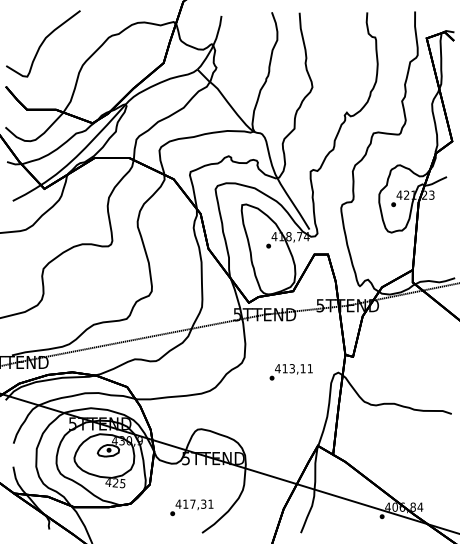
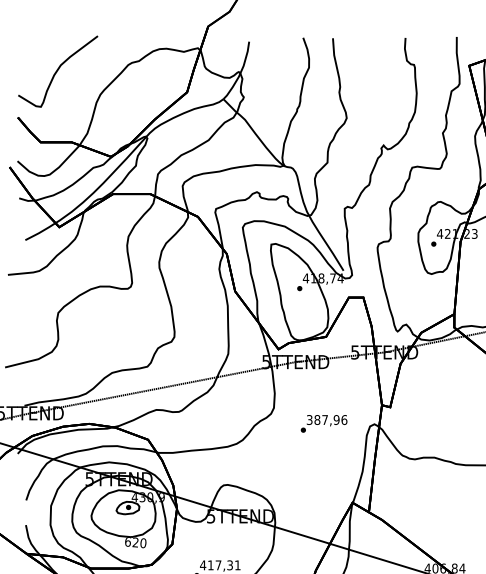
text: (294, 368) -> (327, 419), 413,11 -> 387,96
text: (115, 483) -> (135, 543), 425 -> 620

